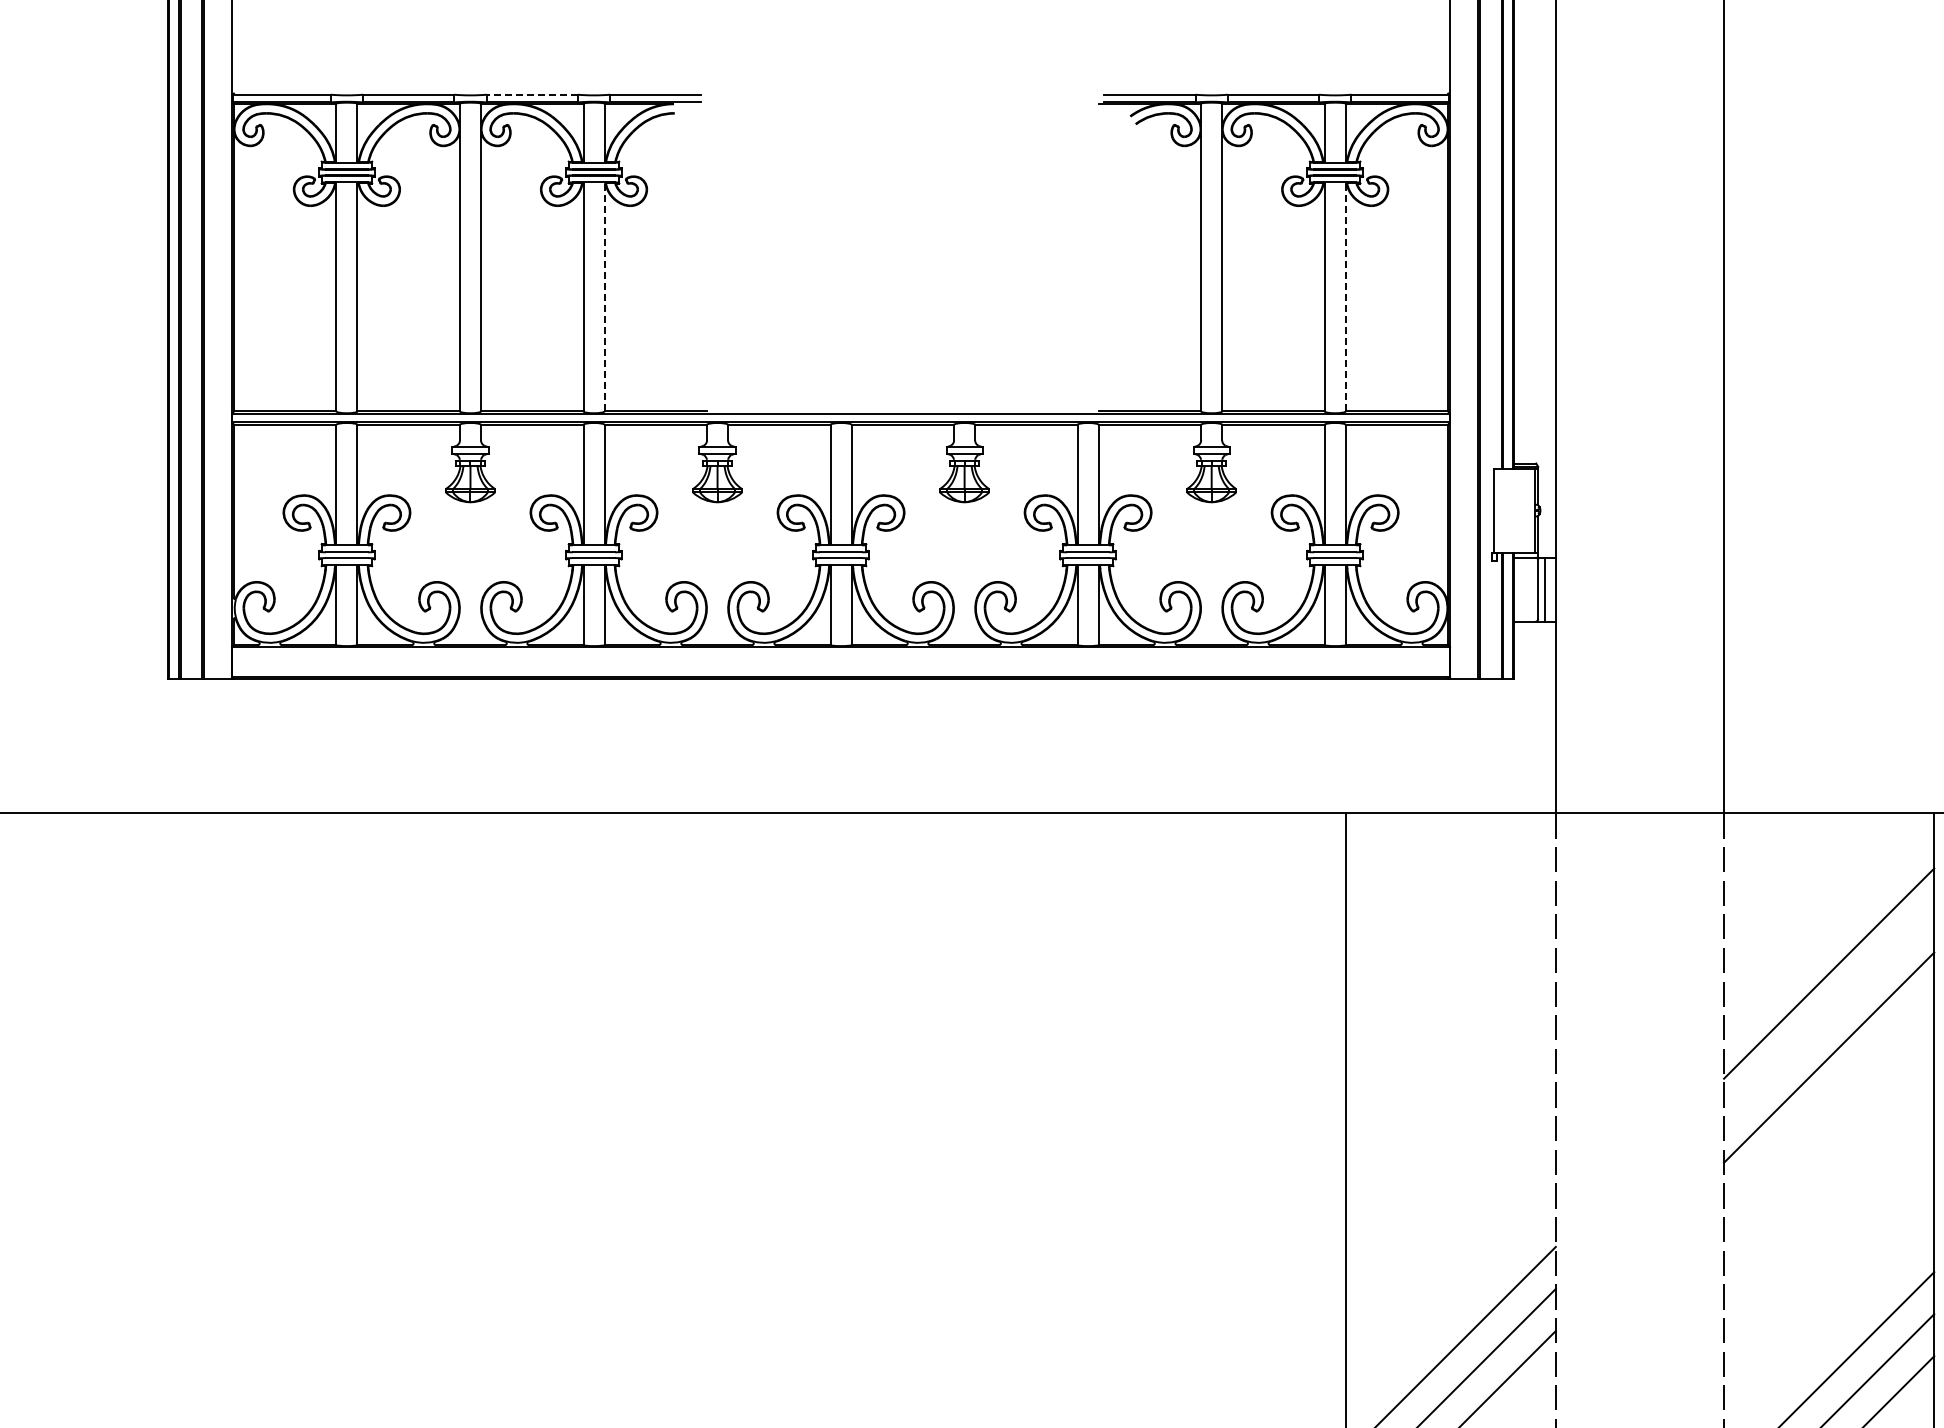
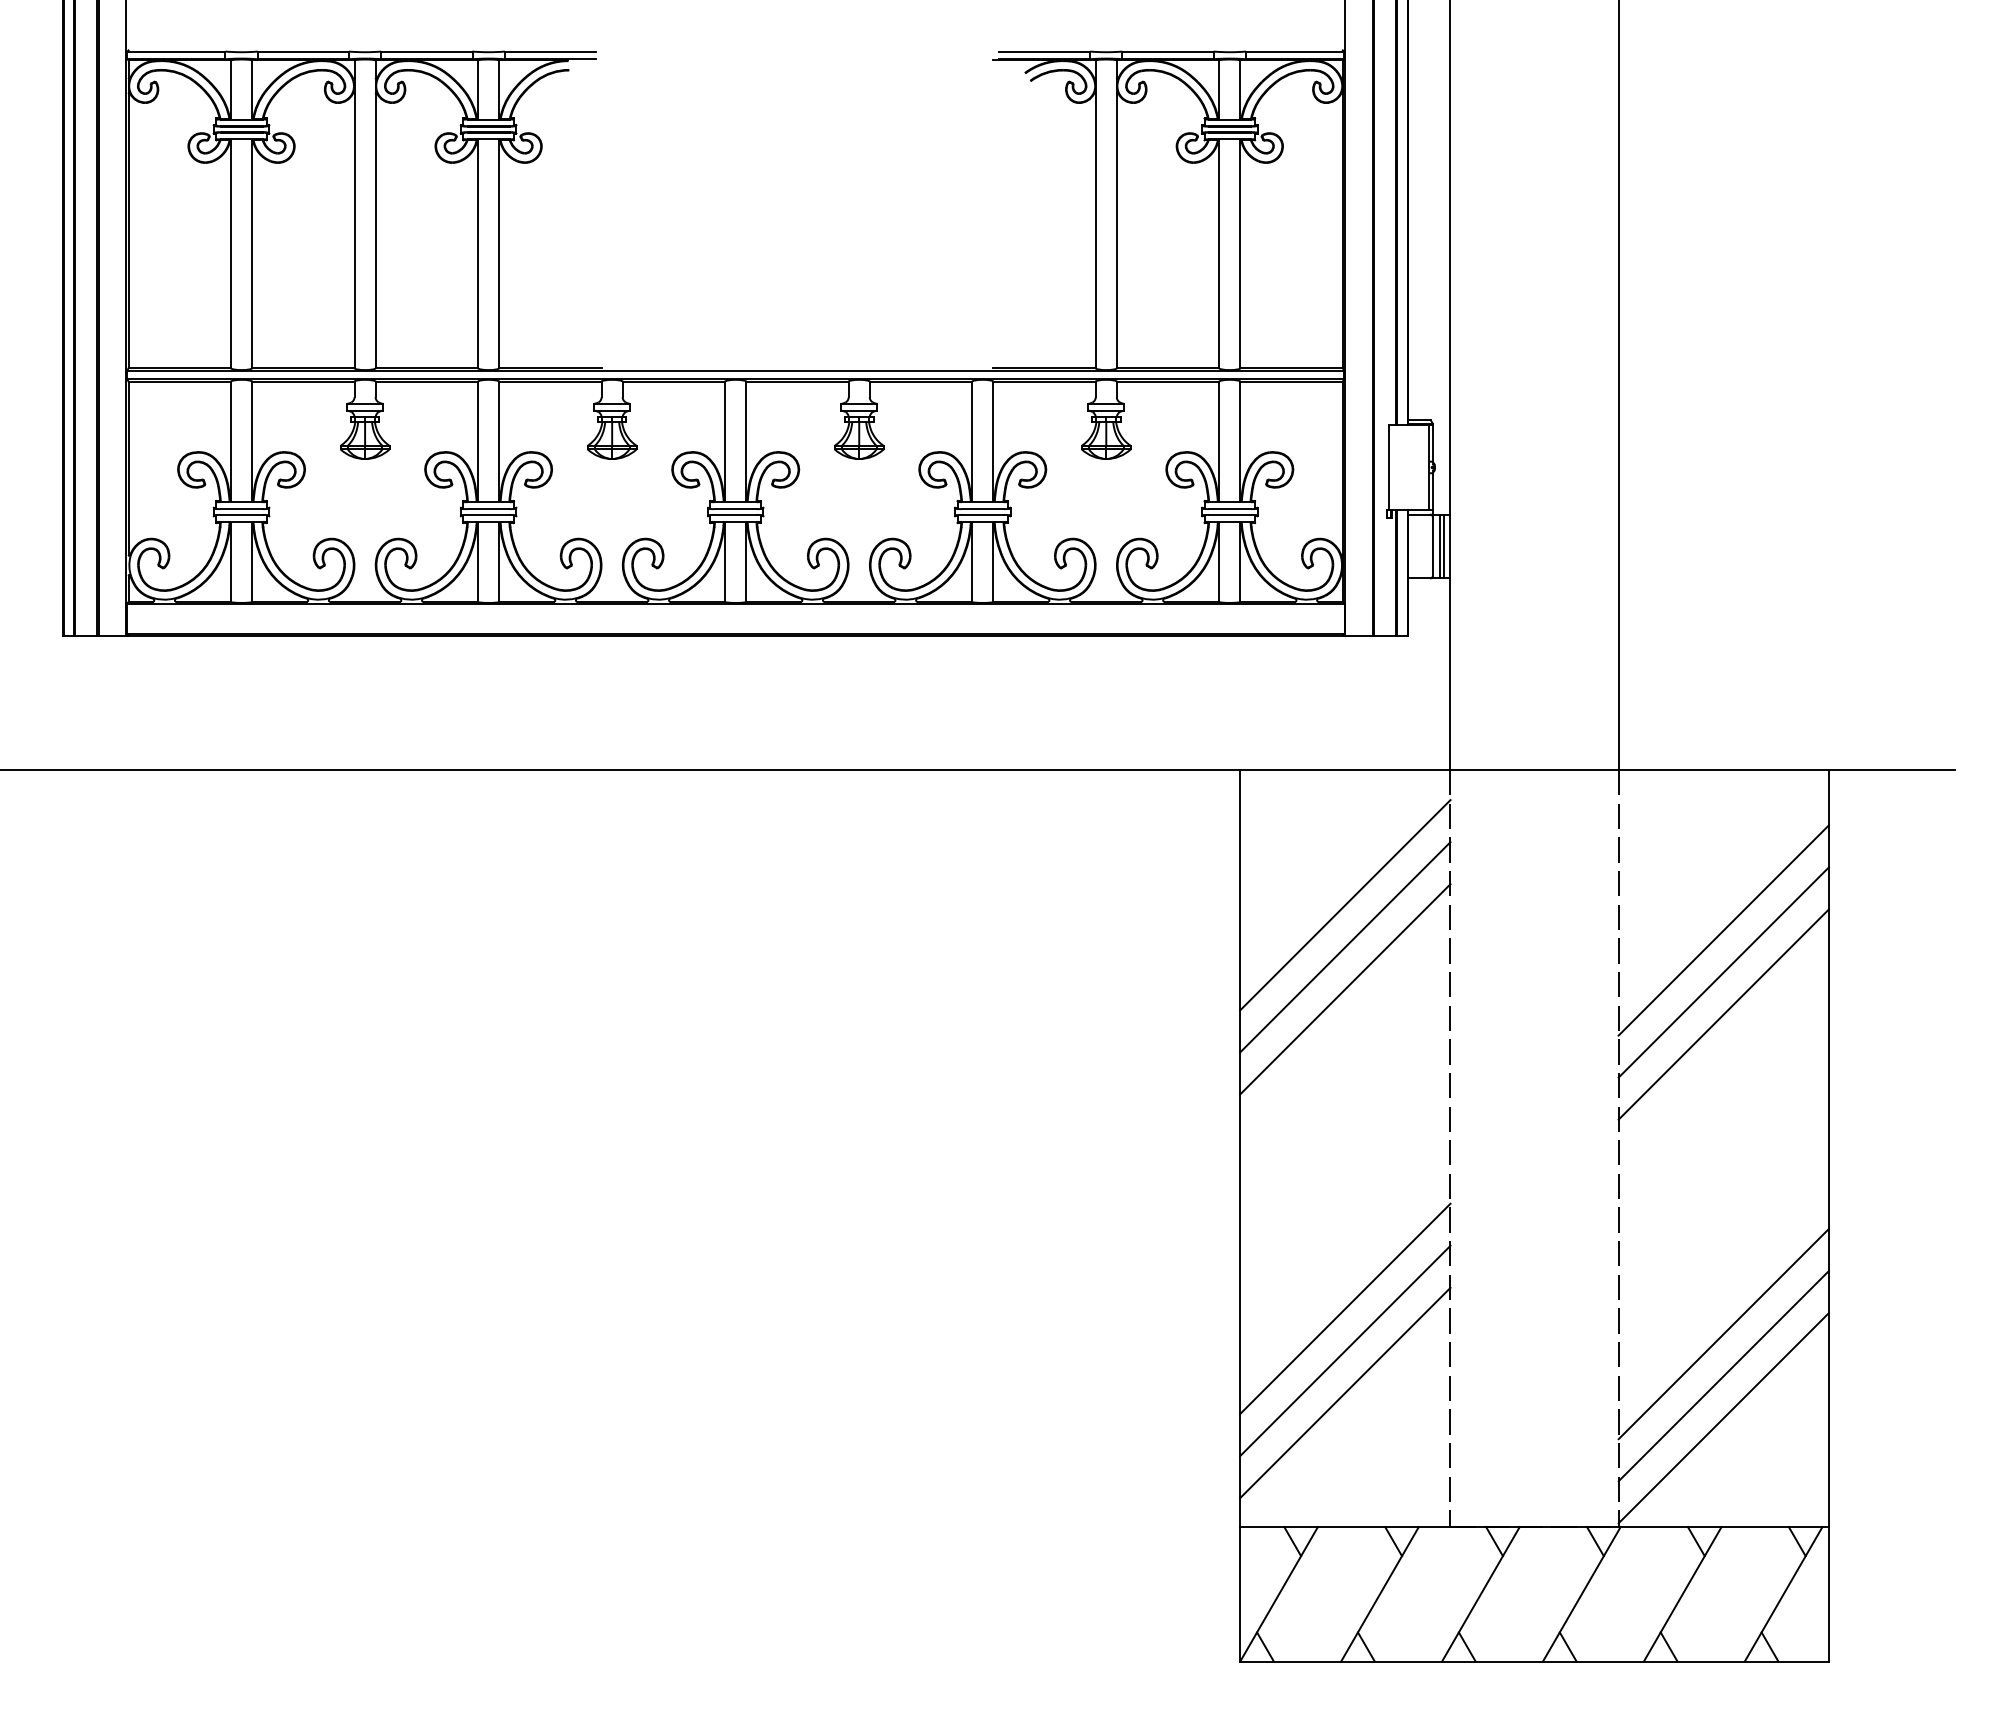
line: (531, 94) -> (426, 51), dashed -> solid
line: (604, 297) -> (499, 254), dashed -> solid
line: (1345, 297) -> (1240, 254), dashed -> solid
line: (1548, 589) -> (1443, 546), added
line: (1450, 948) -> (1345, 905), added
line: (1450, 990) -> (1345, 947), added
line: (1828, 1015) -> (1723, 972), added
line: (1450, 1032) -> (1345, 989), added

